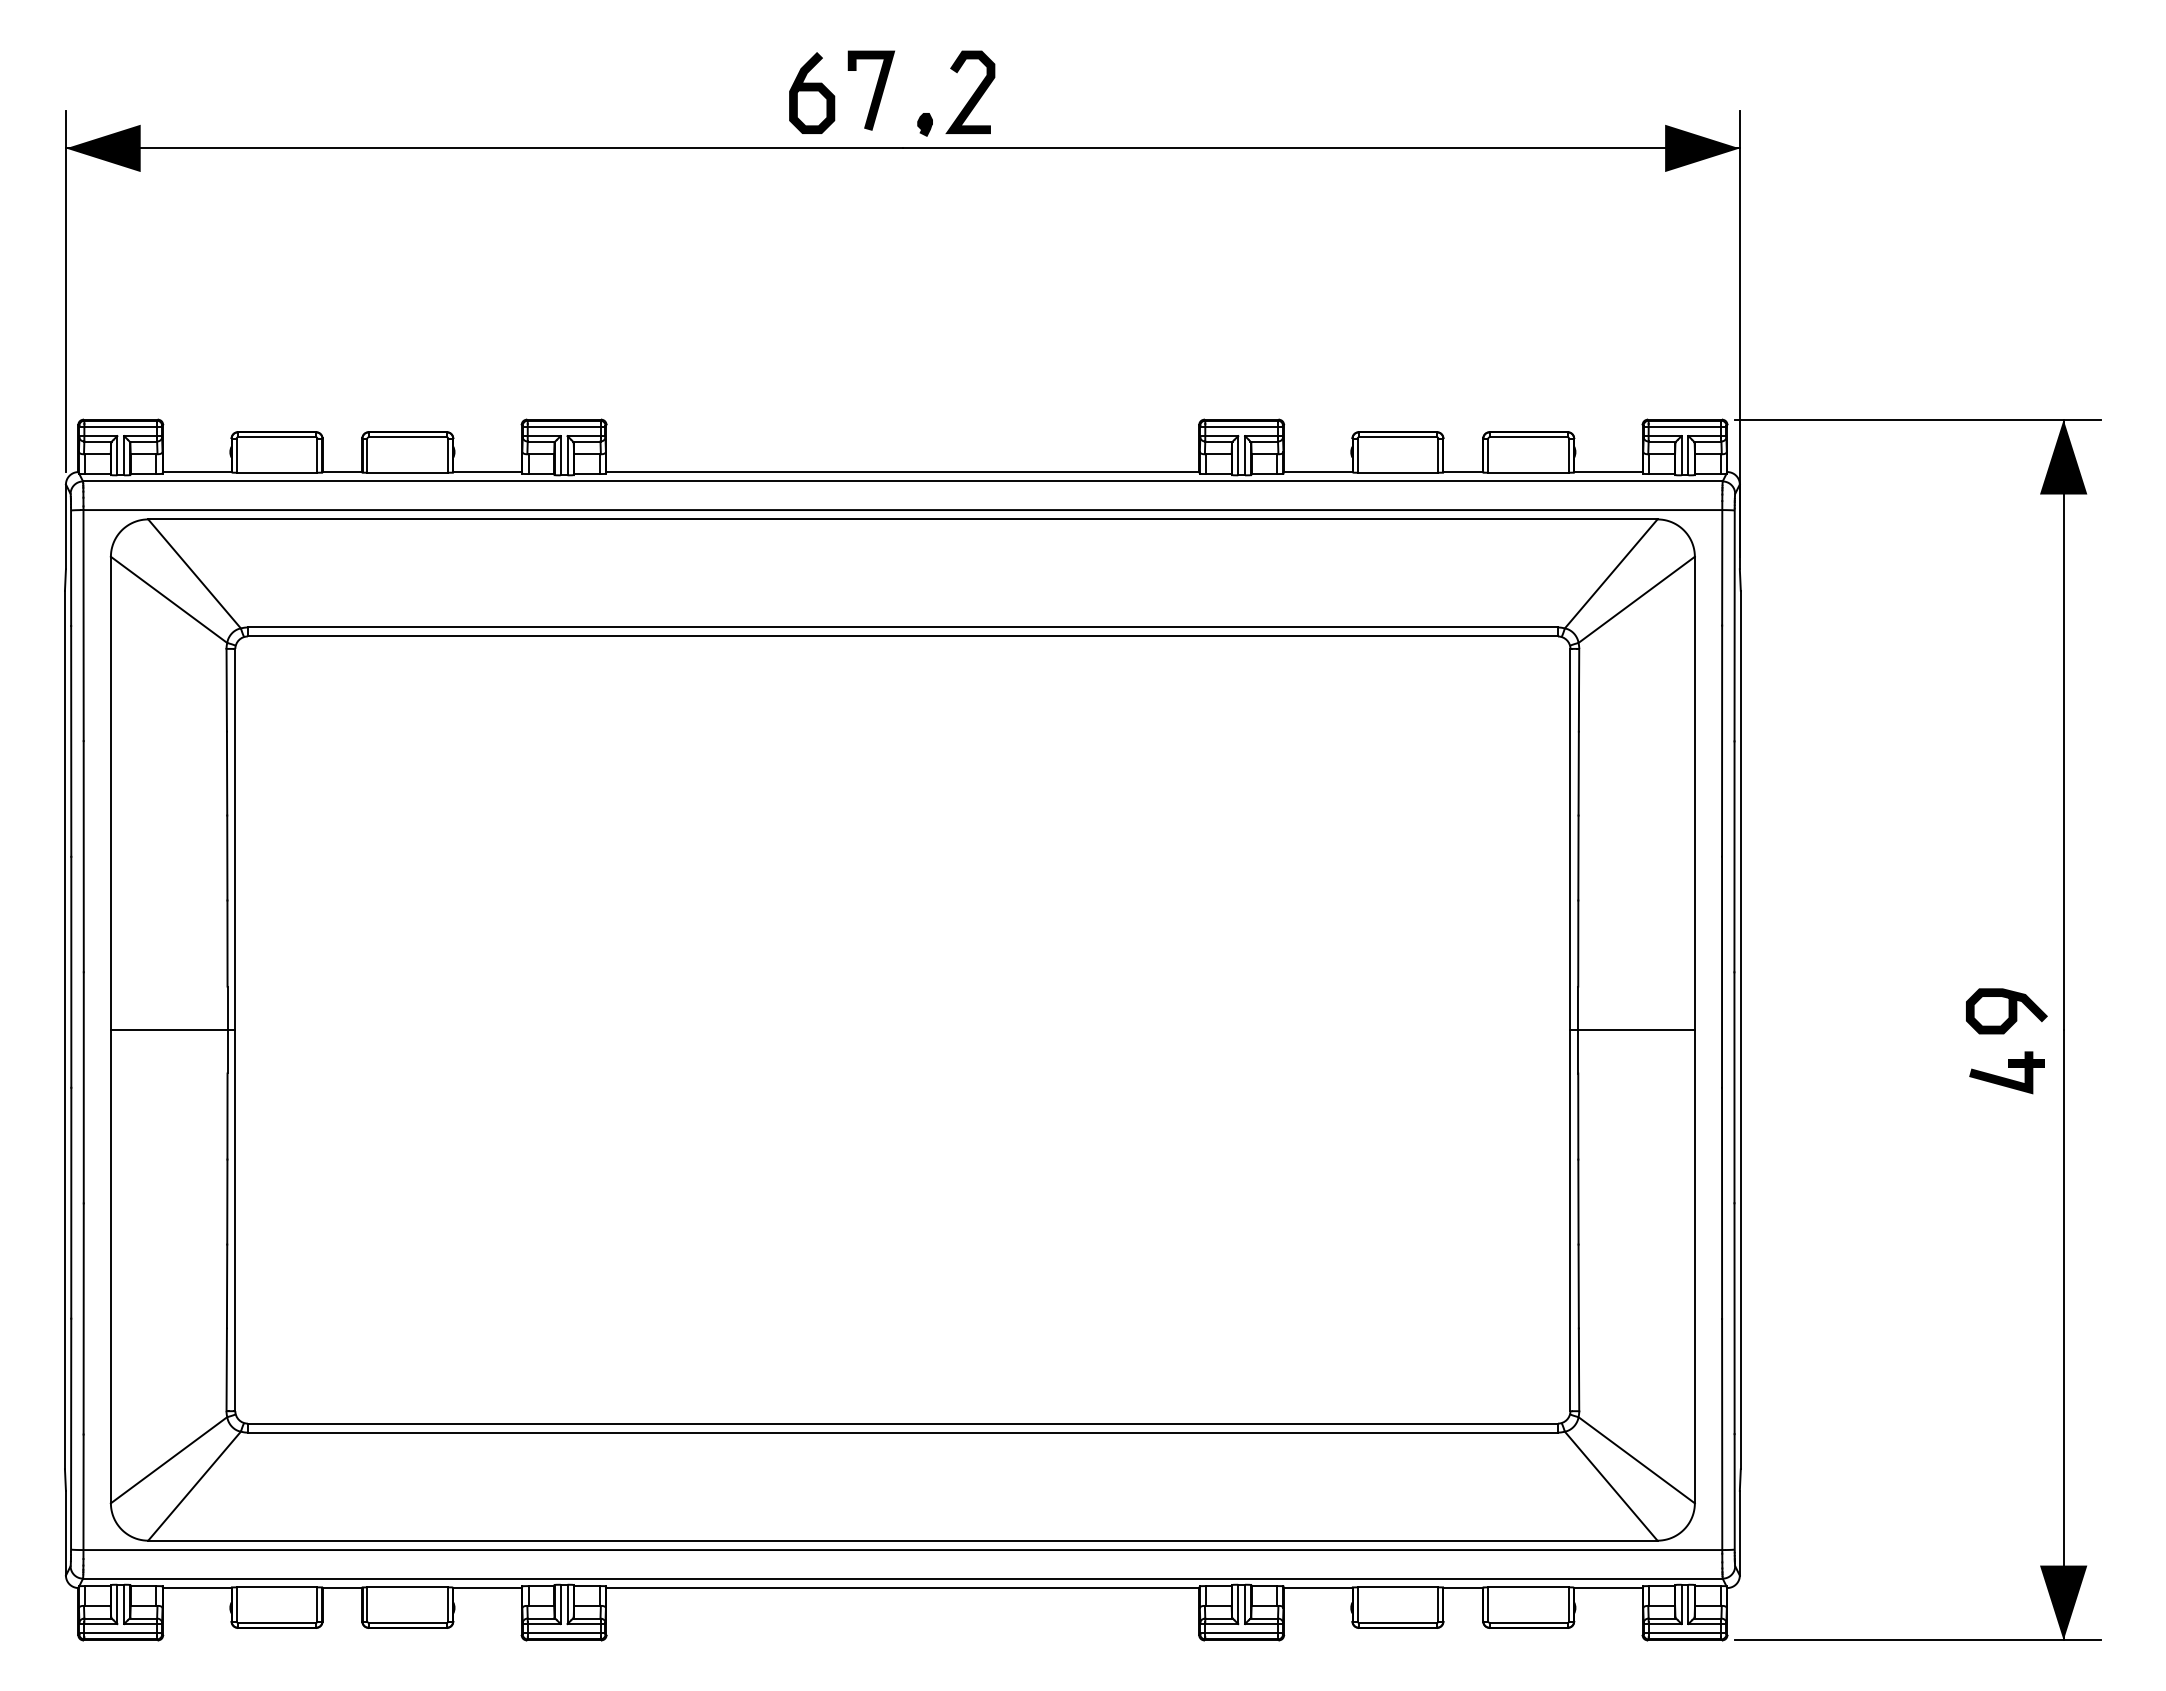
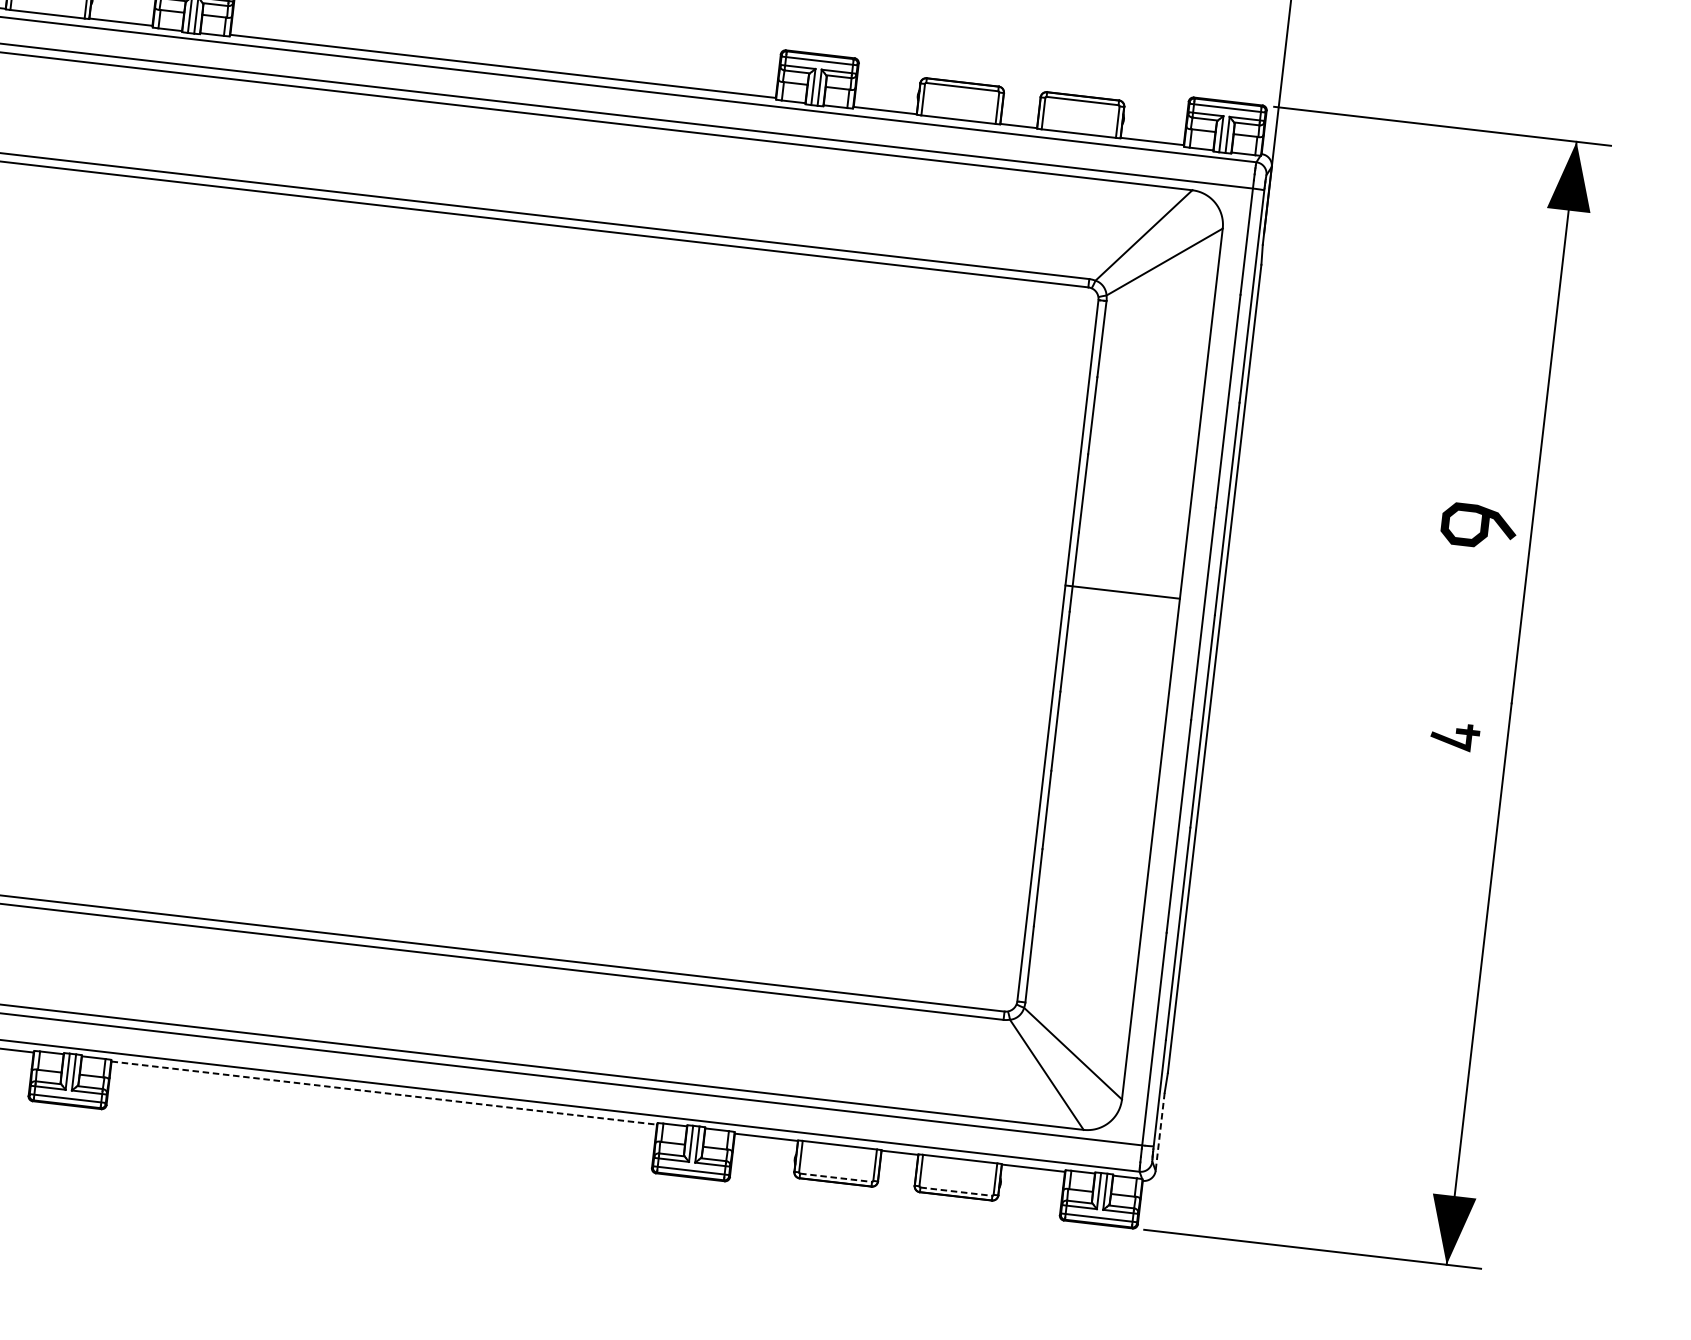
curve: (2008, 1011) -> (1480, 526), moved
line: (1632, 1030) -> (1122, 592), moved
part: (2006, 1072) -> (1454, 736), size x0.7
line: (1739, 1533) -> (1159, 1132), solid -> dashed
line: (903, 1588) -> (384, 1093), solid -> dashed
line: (1398, 1622) -> (836, 1177), solid -> dashed
line: (1529, 1622) -> (957, 1191), solid -> dashed

